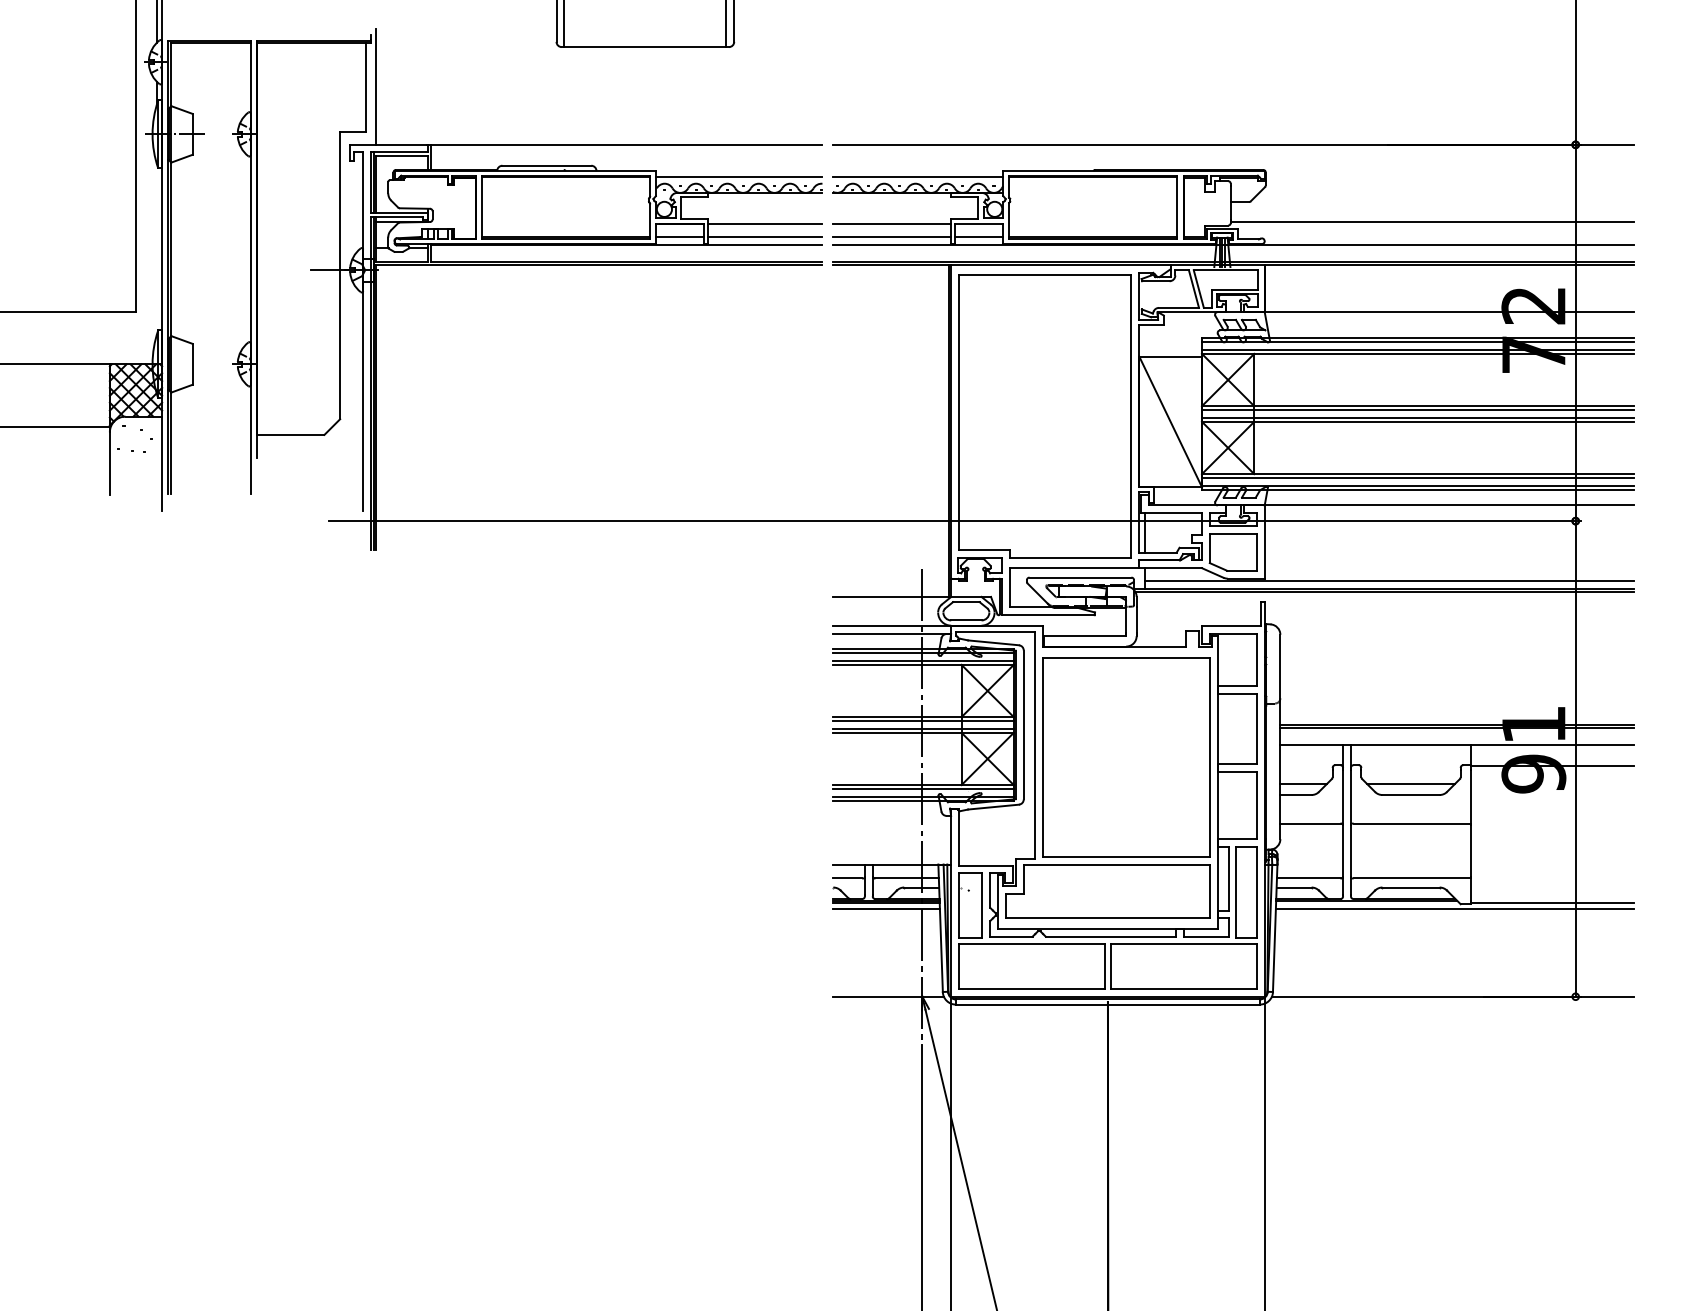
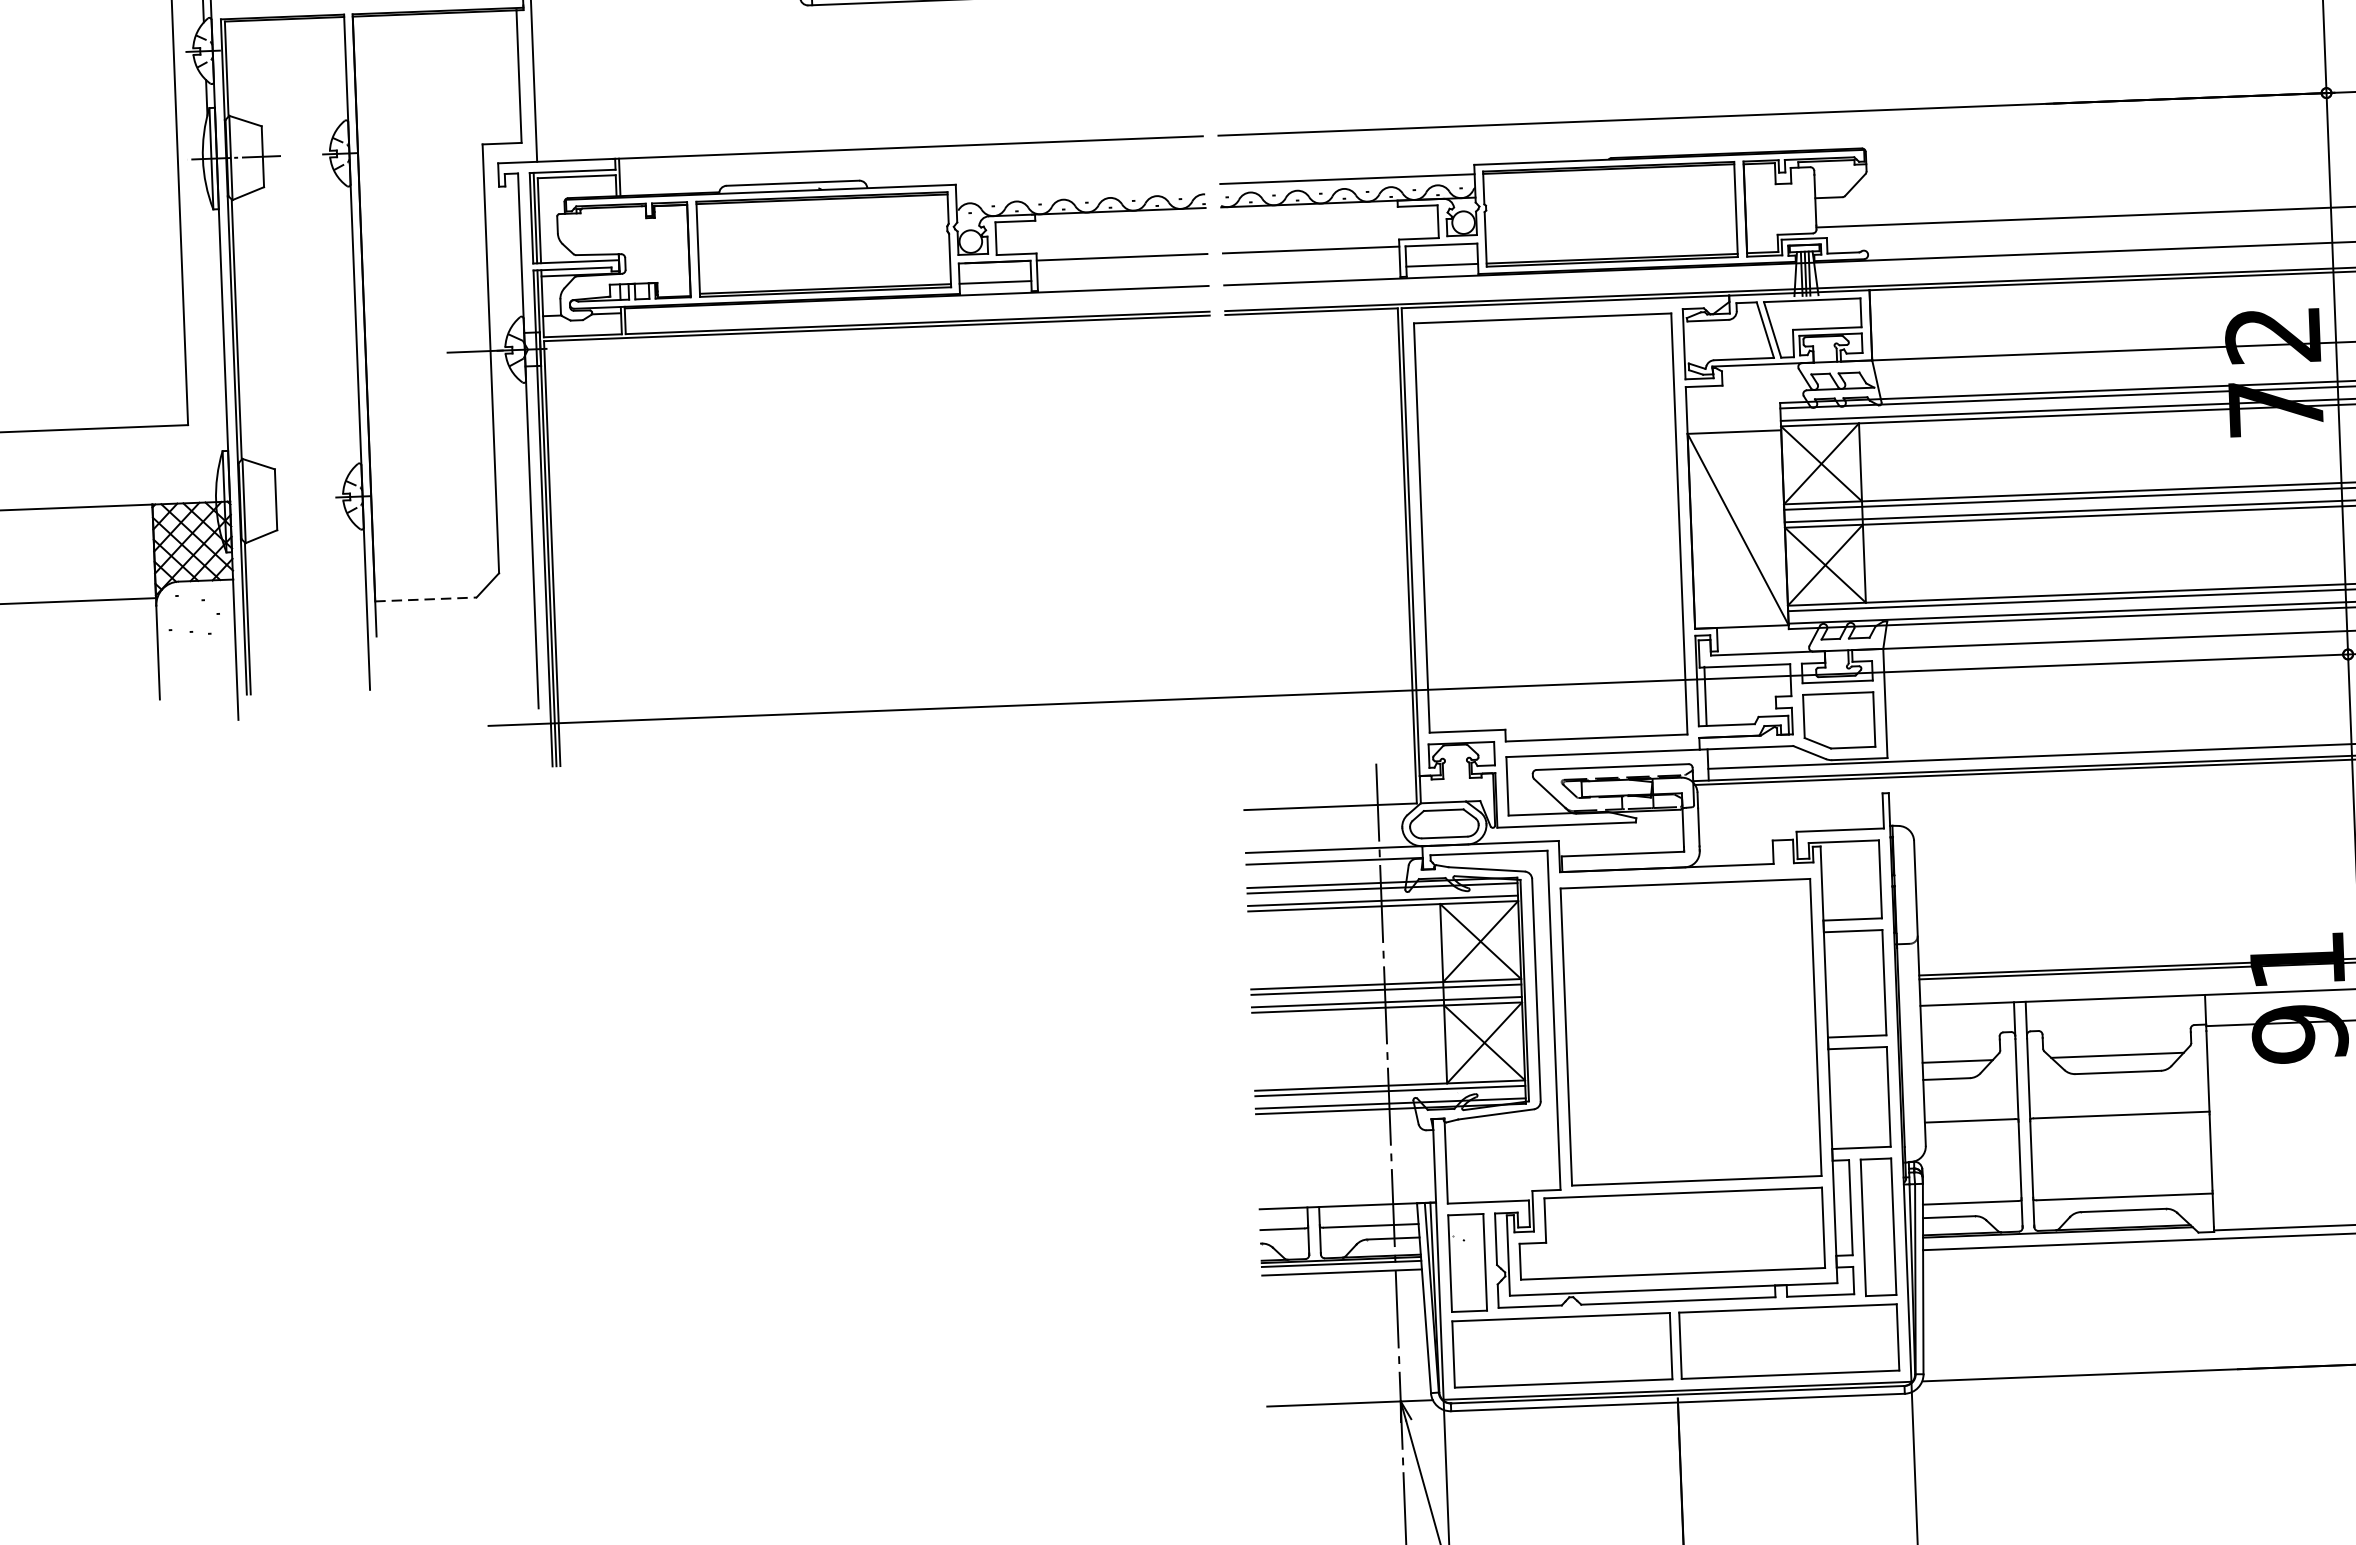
line: (738, 177) -> (1079, 189), removed
line: (765, 237) -> (1123, 277), removed
line: (891, 237) -> (1311, 270), removed
line: (290, 434) -> (425, 598), solid -> dashed

